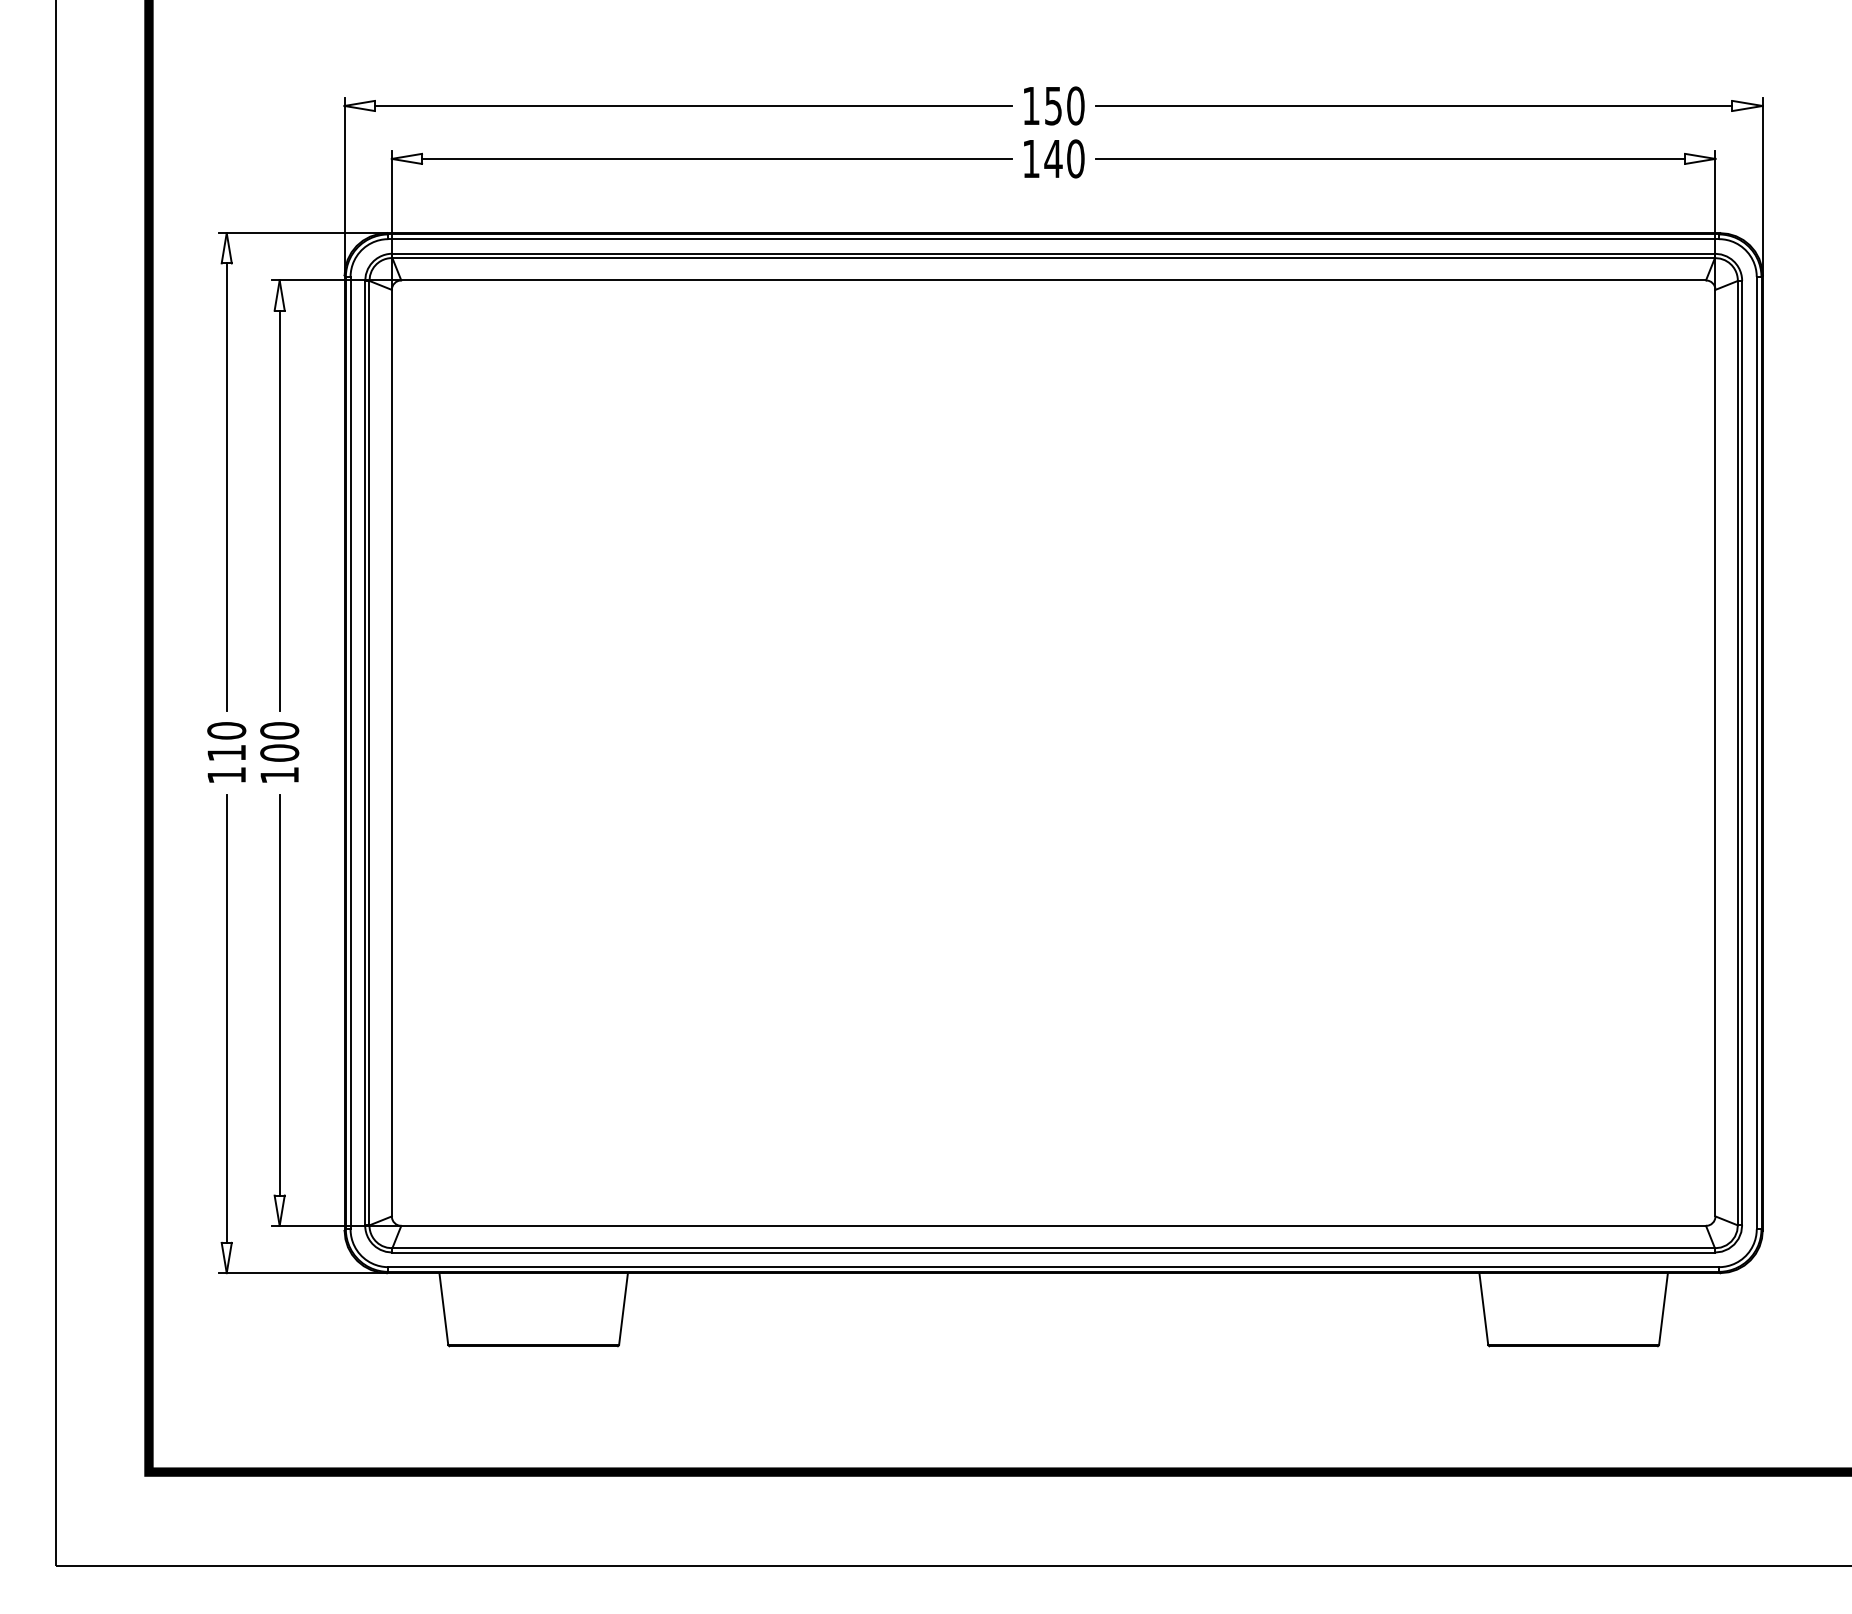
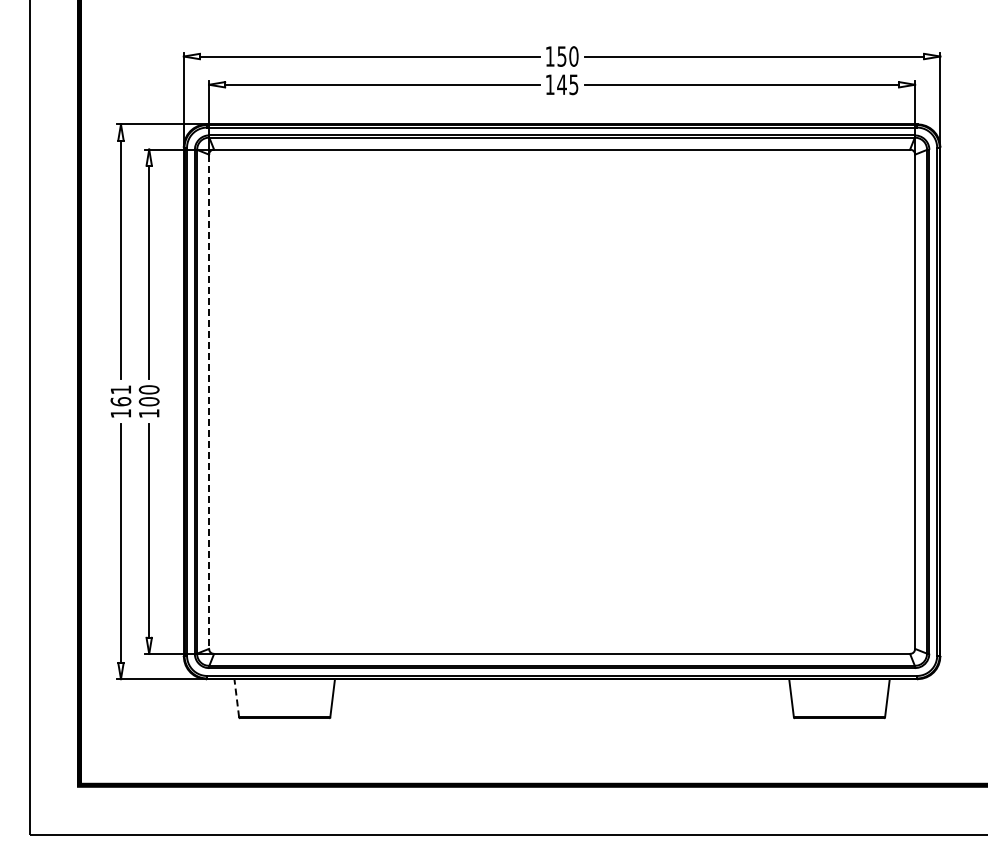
text: (1075, 158) -> (573, 84), 140 -> 145
text: (225, 741) -> (120, 395), 110 -> 161
line: (392, 754) -> (209, 402), solid -> dashed
line: (443, 1307) -> (236, 697), solid -> dashed

